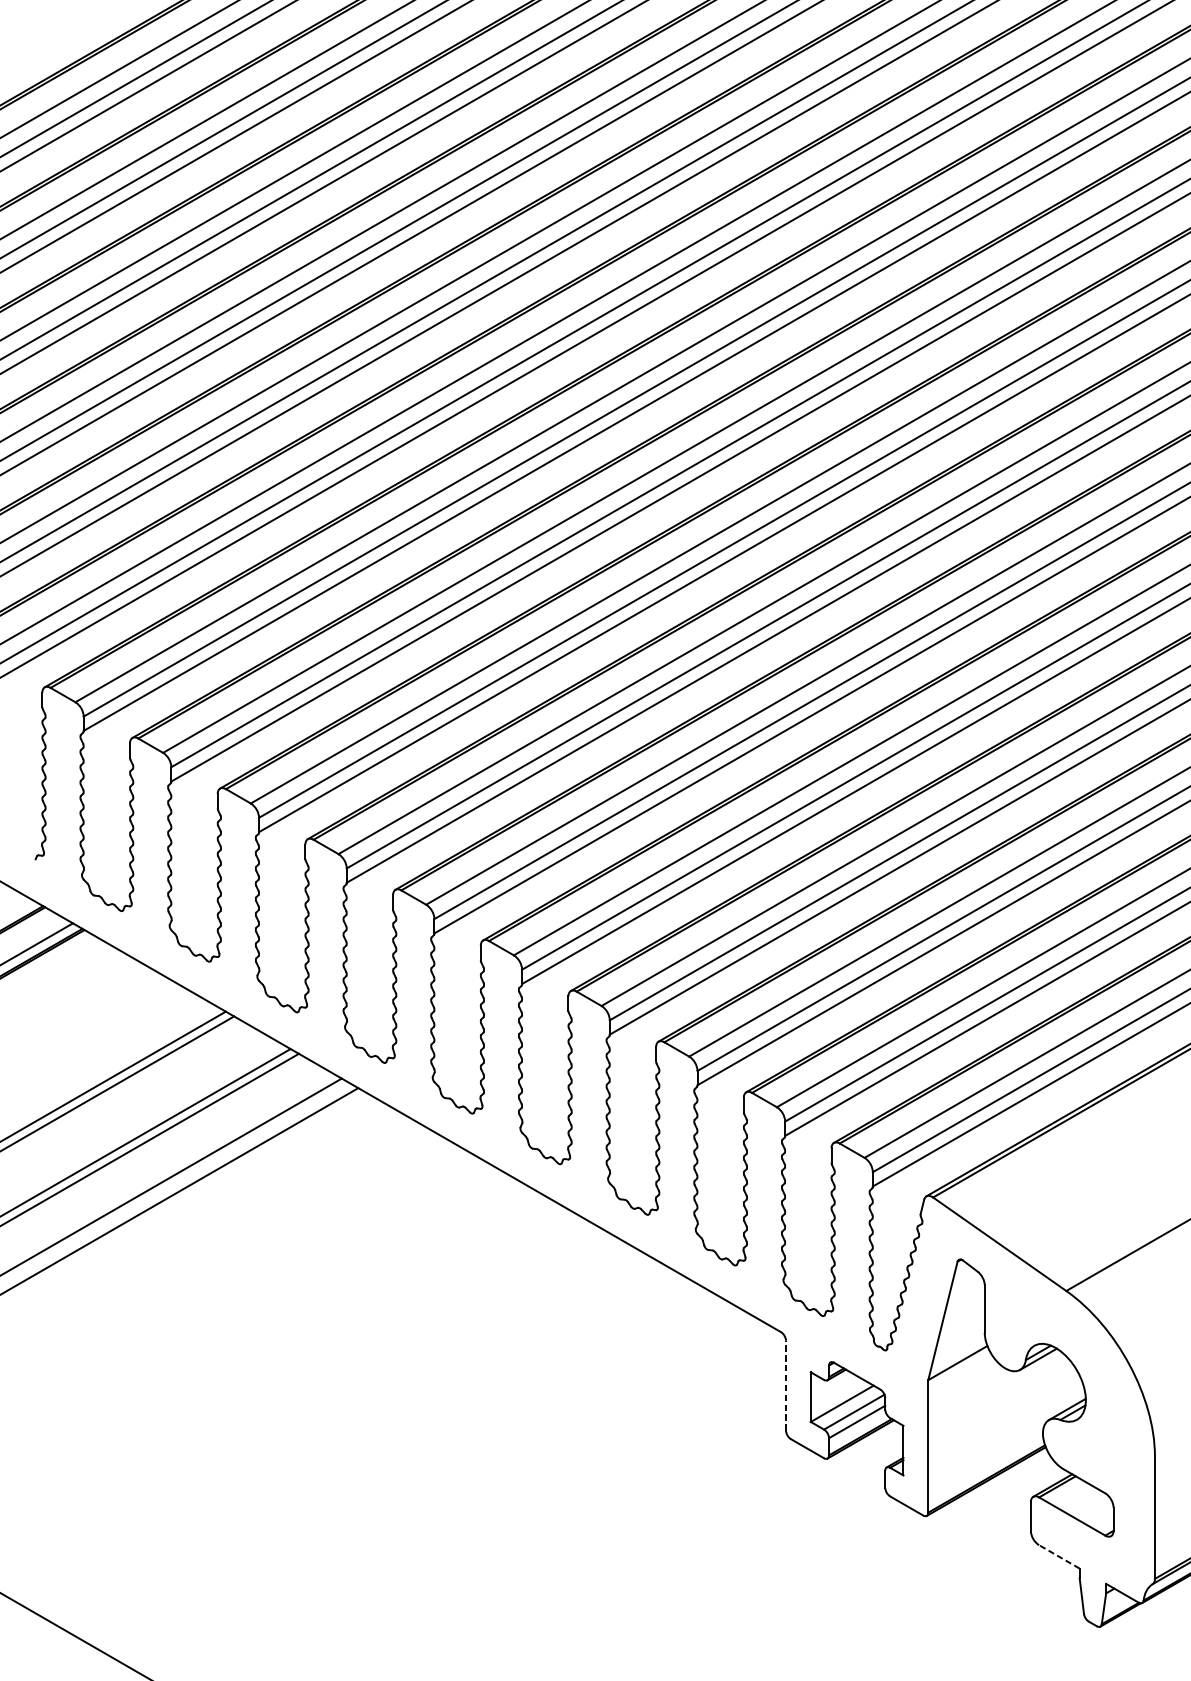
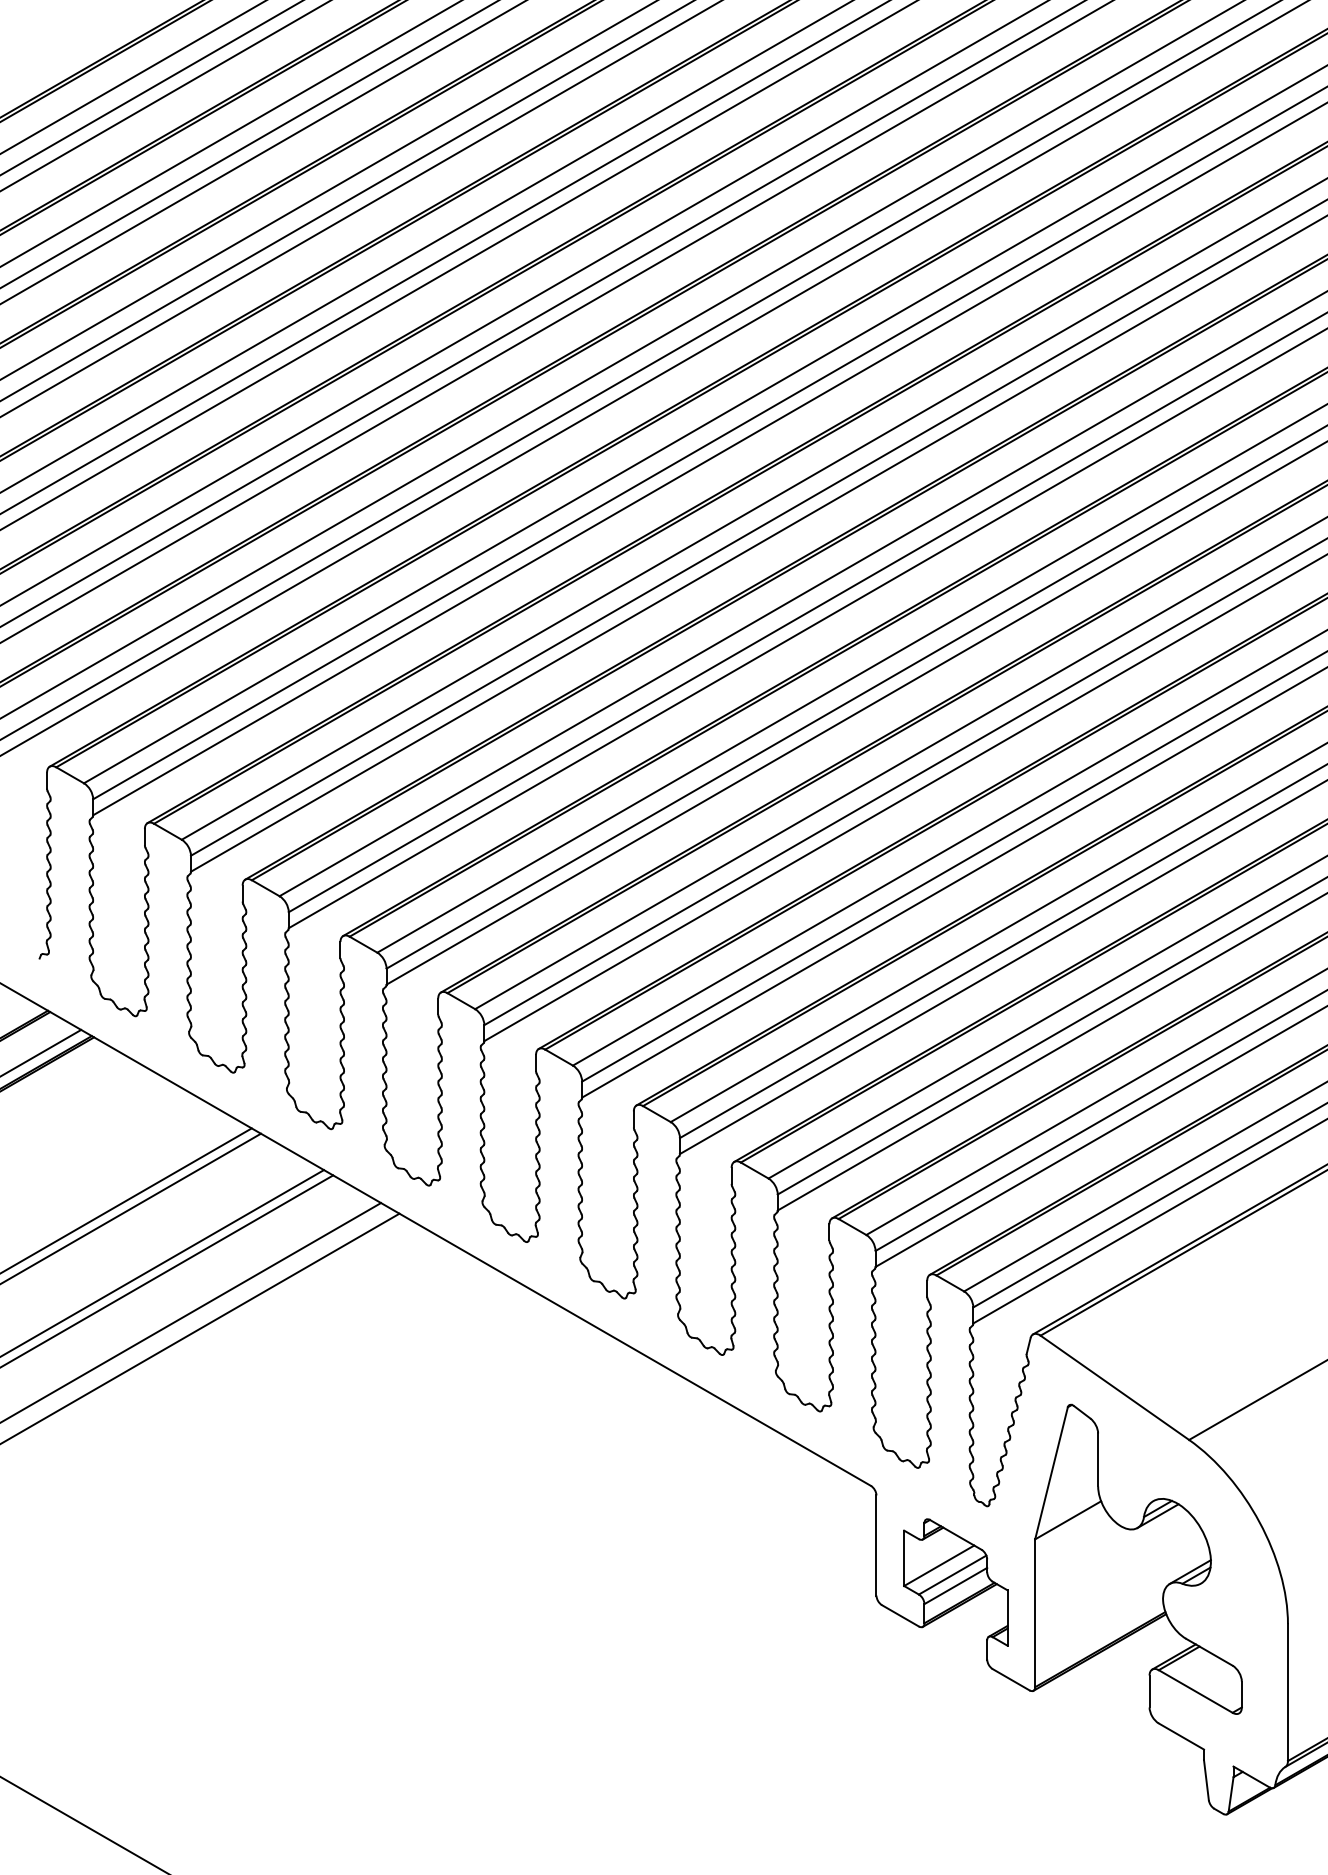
line: (786, 1385) -> (876, 1545), dashed -> solid
line: (1058, 1556) -> (1180, 1736), dashed -> solid

